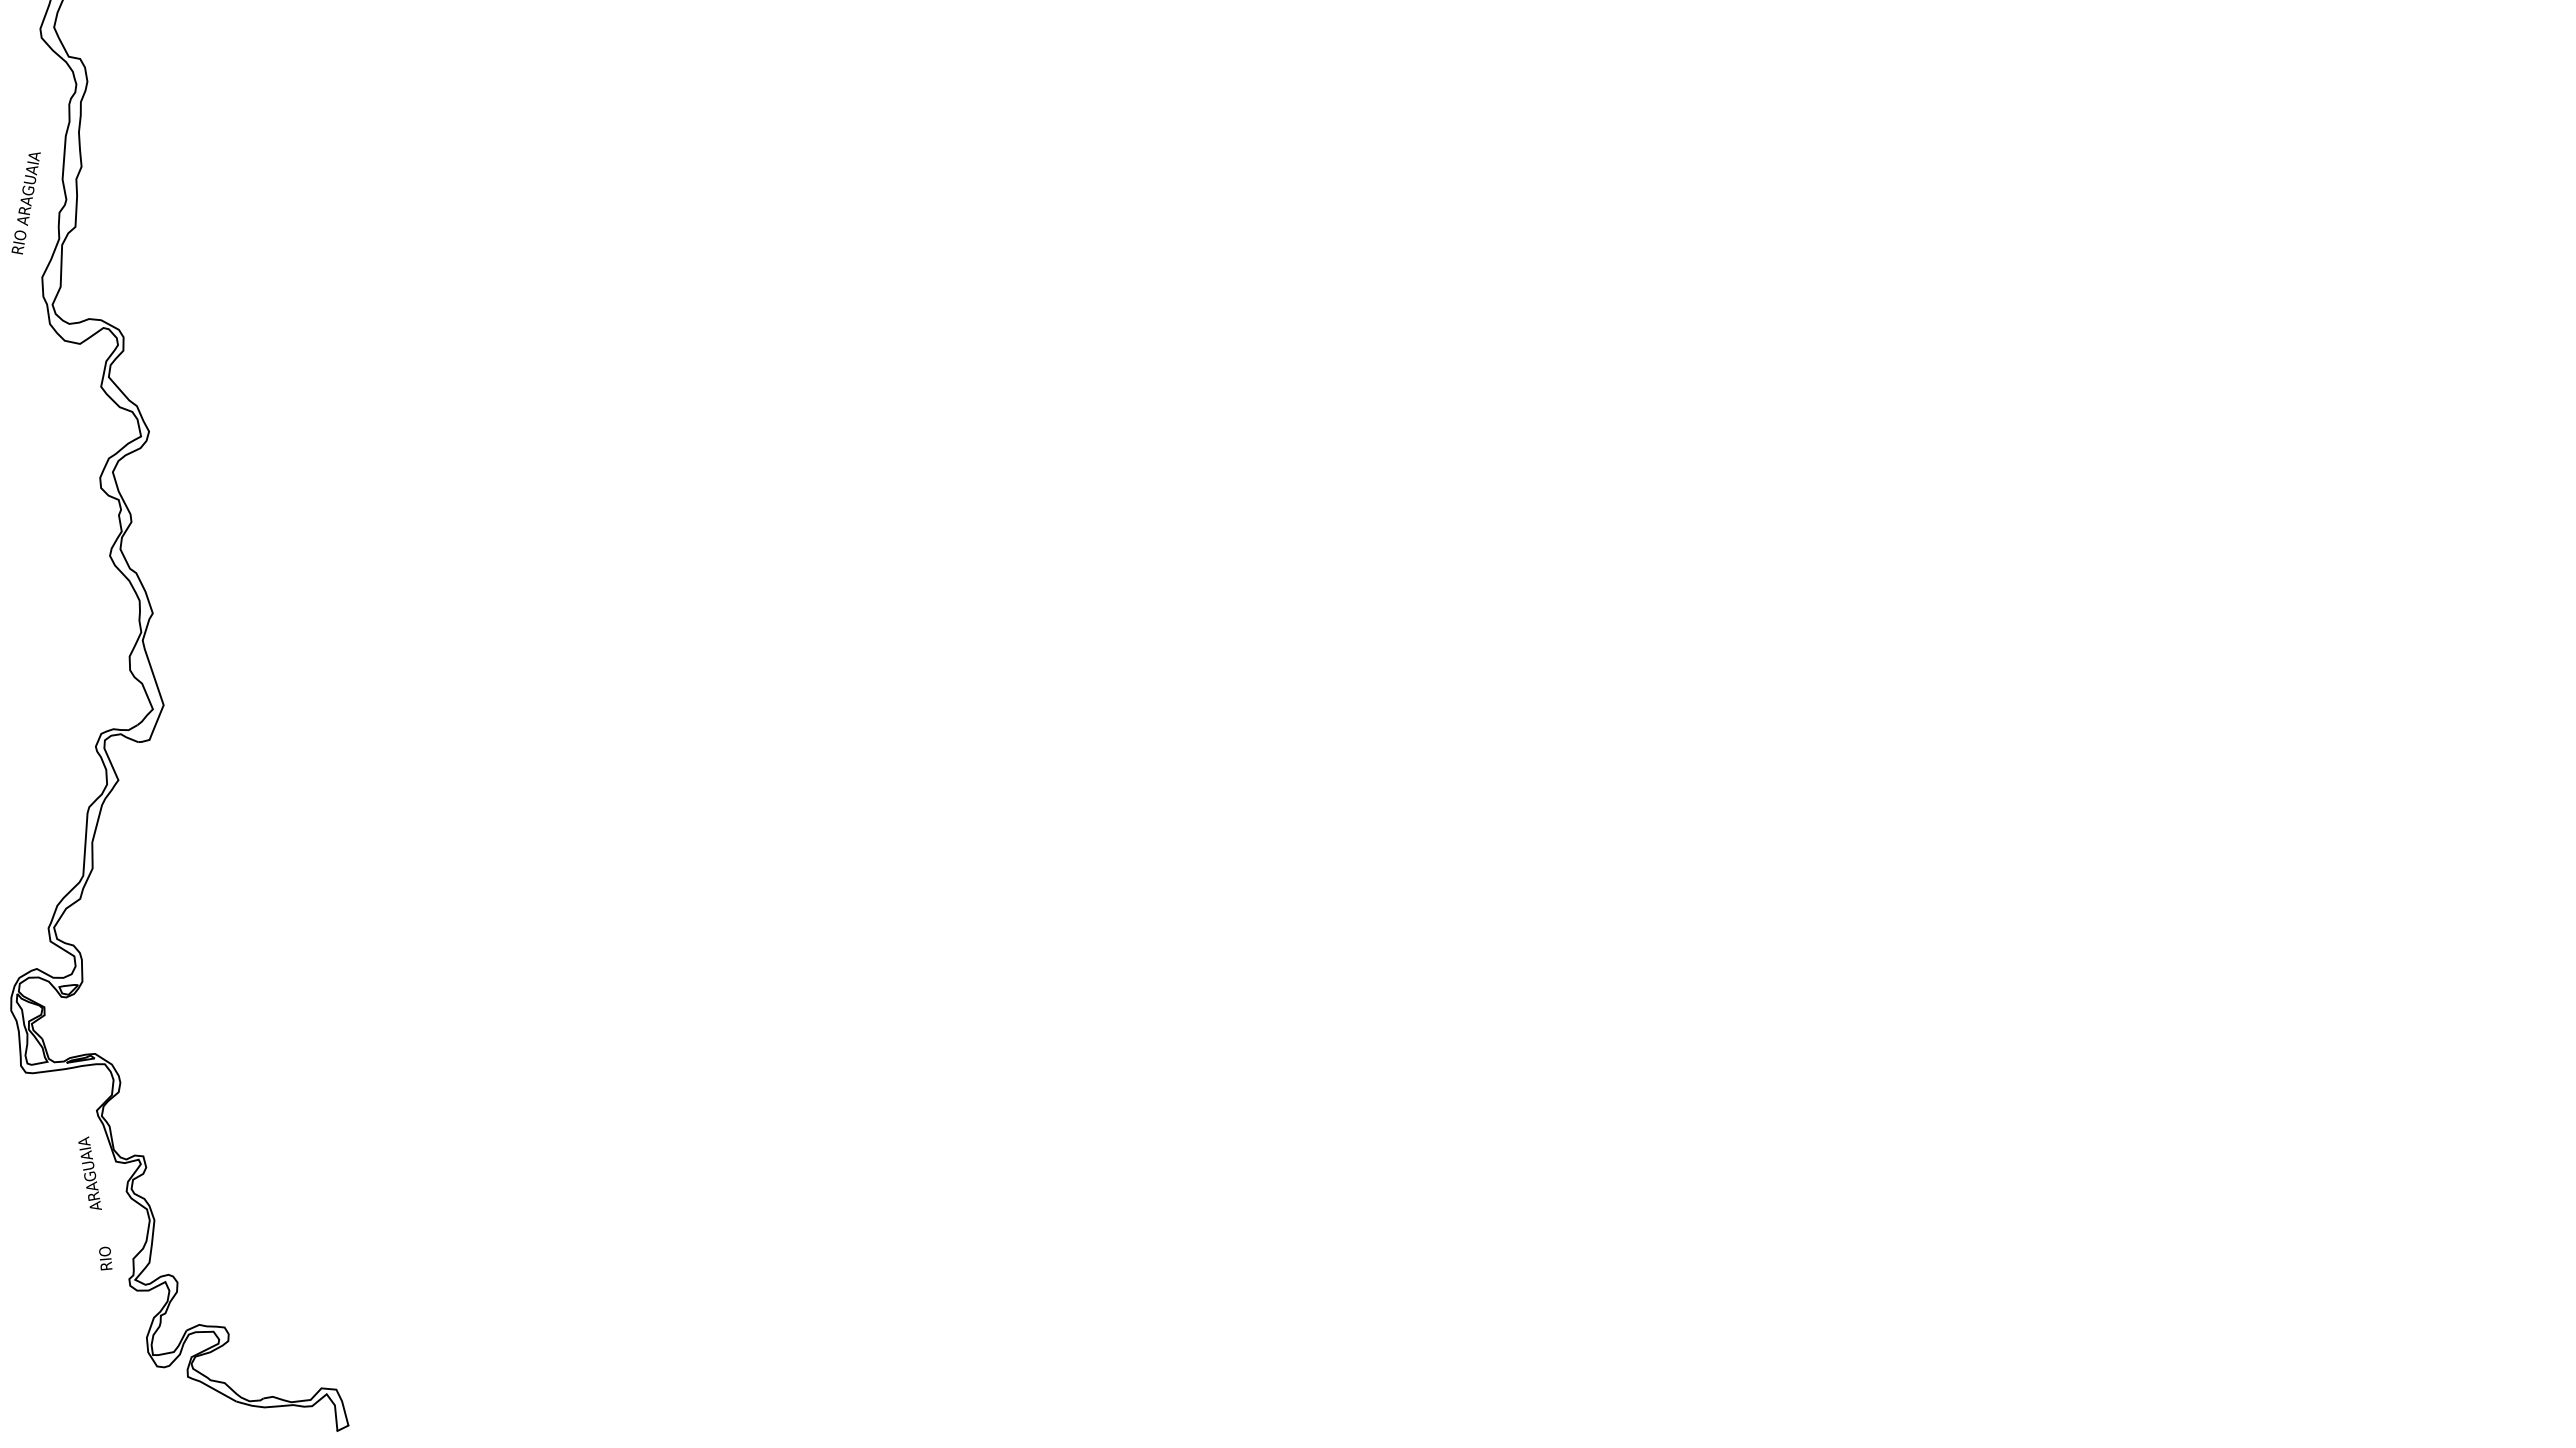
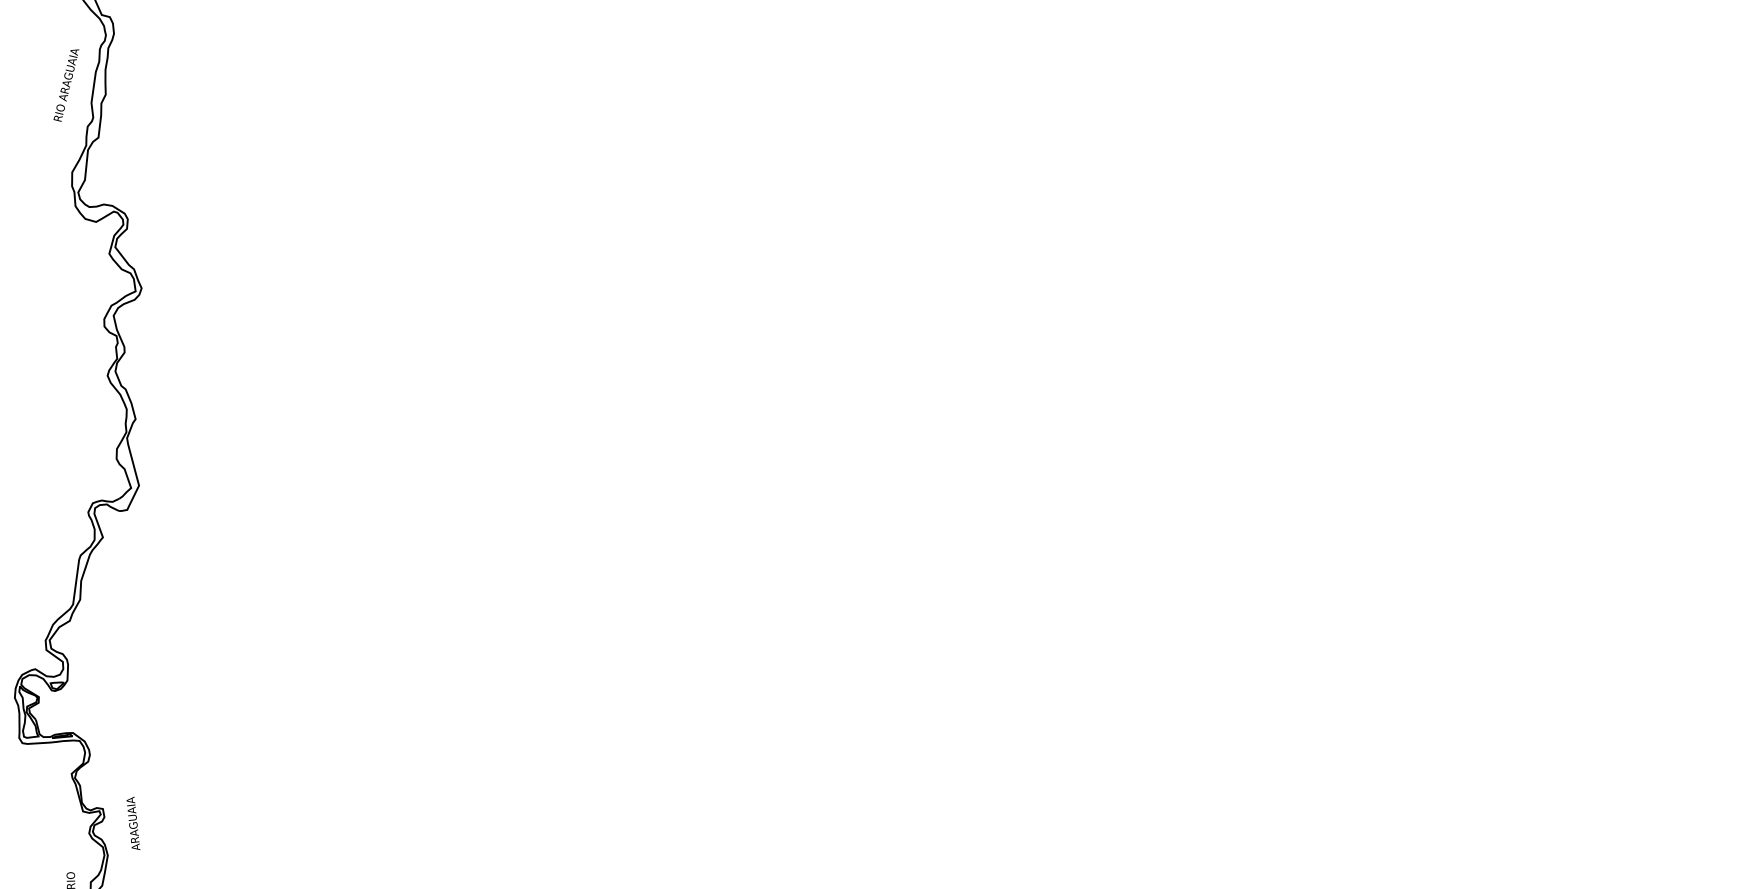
text: (25, 203) -> (65, 85), moved
text: (89, 1172) -> (133, 822), moved

